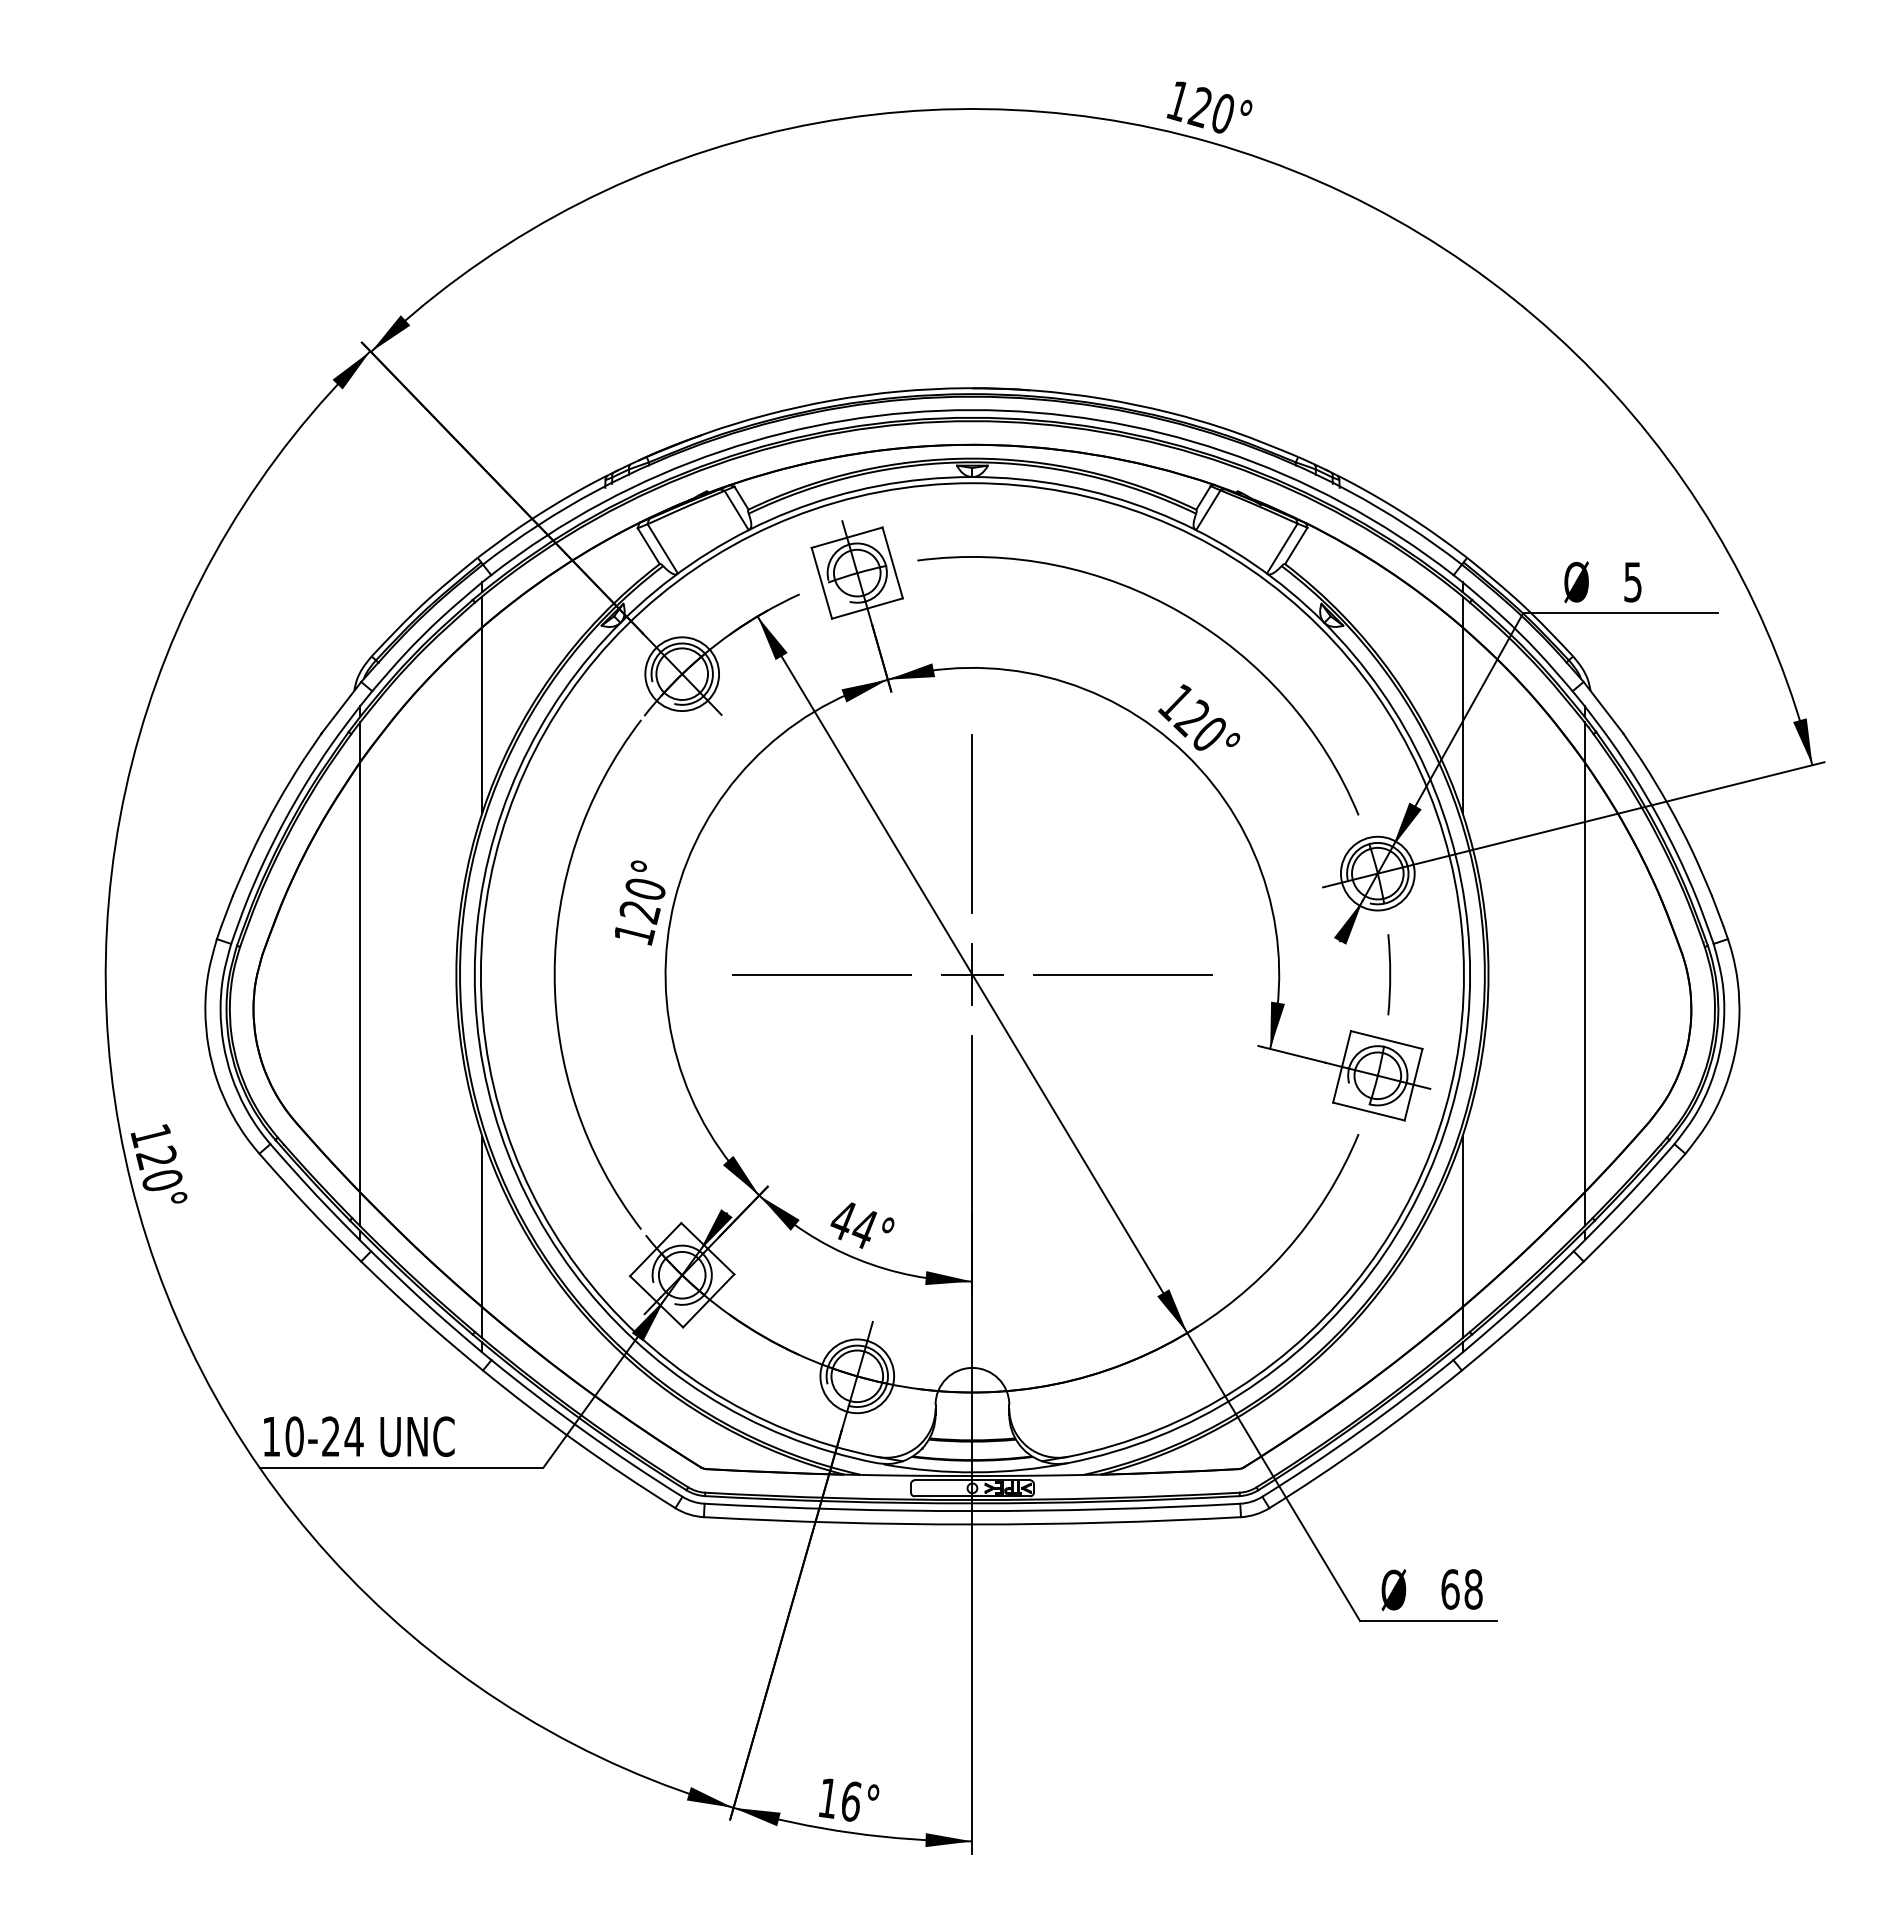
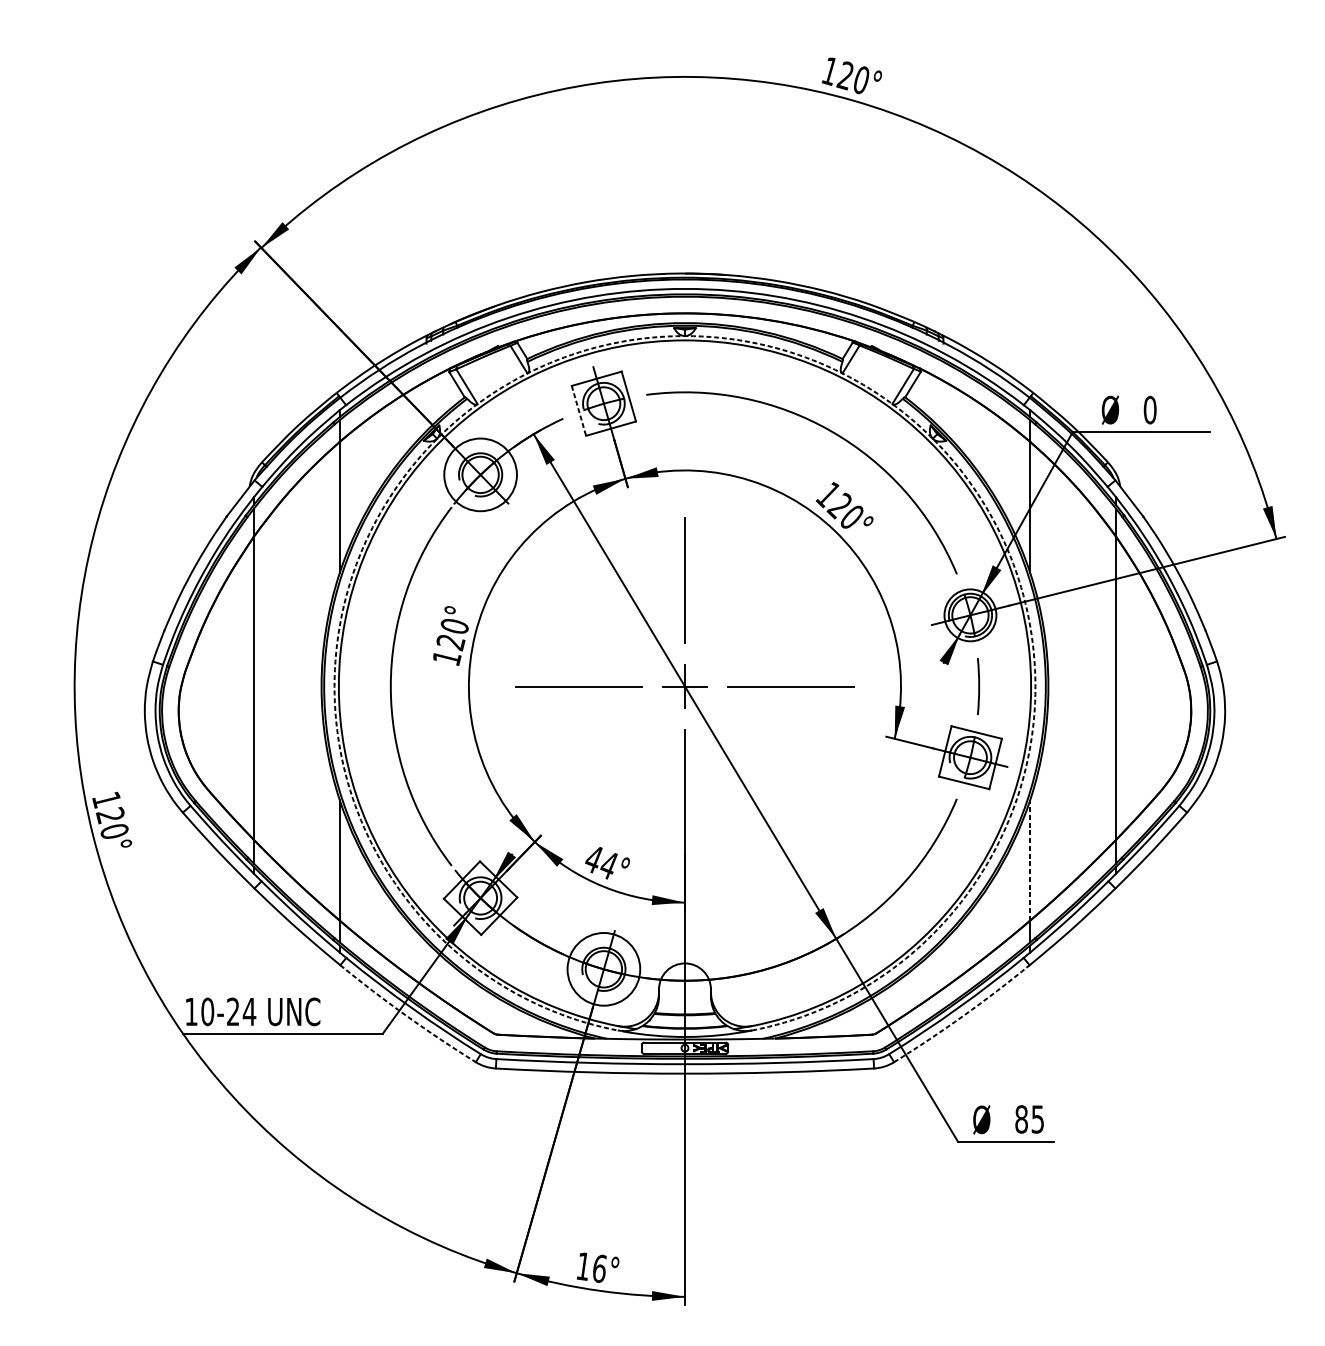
arc: (972, 477) -> (685, 336), solid -> dashed
text: (1633, 581) -> (1150, 409), 5 -> 0
line: (821, 583) -> (578, 411), solid -> dashed
circle: (682, 674) -> (480, 475), size x1.4
line: (1462, 1221) -> (1030, 860), solid -> dashed
circle: (857, 1376) -> (604, 969), size x1.4
arc: (577, 1442) -> (406, 1015), solid -> dashed
arc: (1367, 1442) -> (963, 1015), solid -> dashed
text: (1461, 1589) -> (1029, 1119), 68 -> 85

